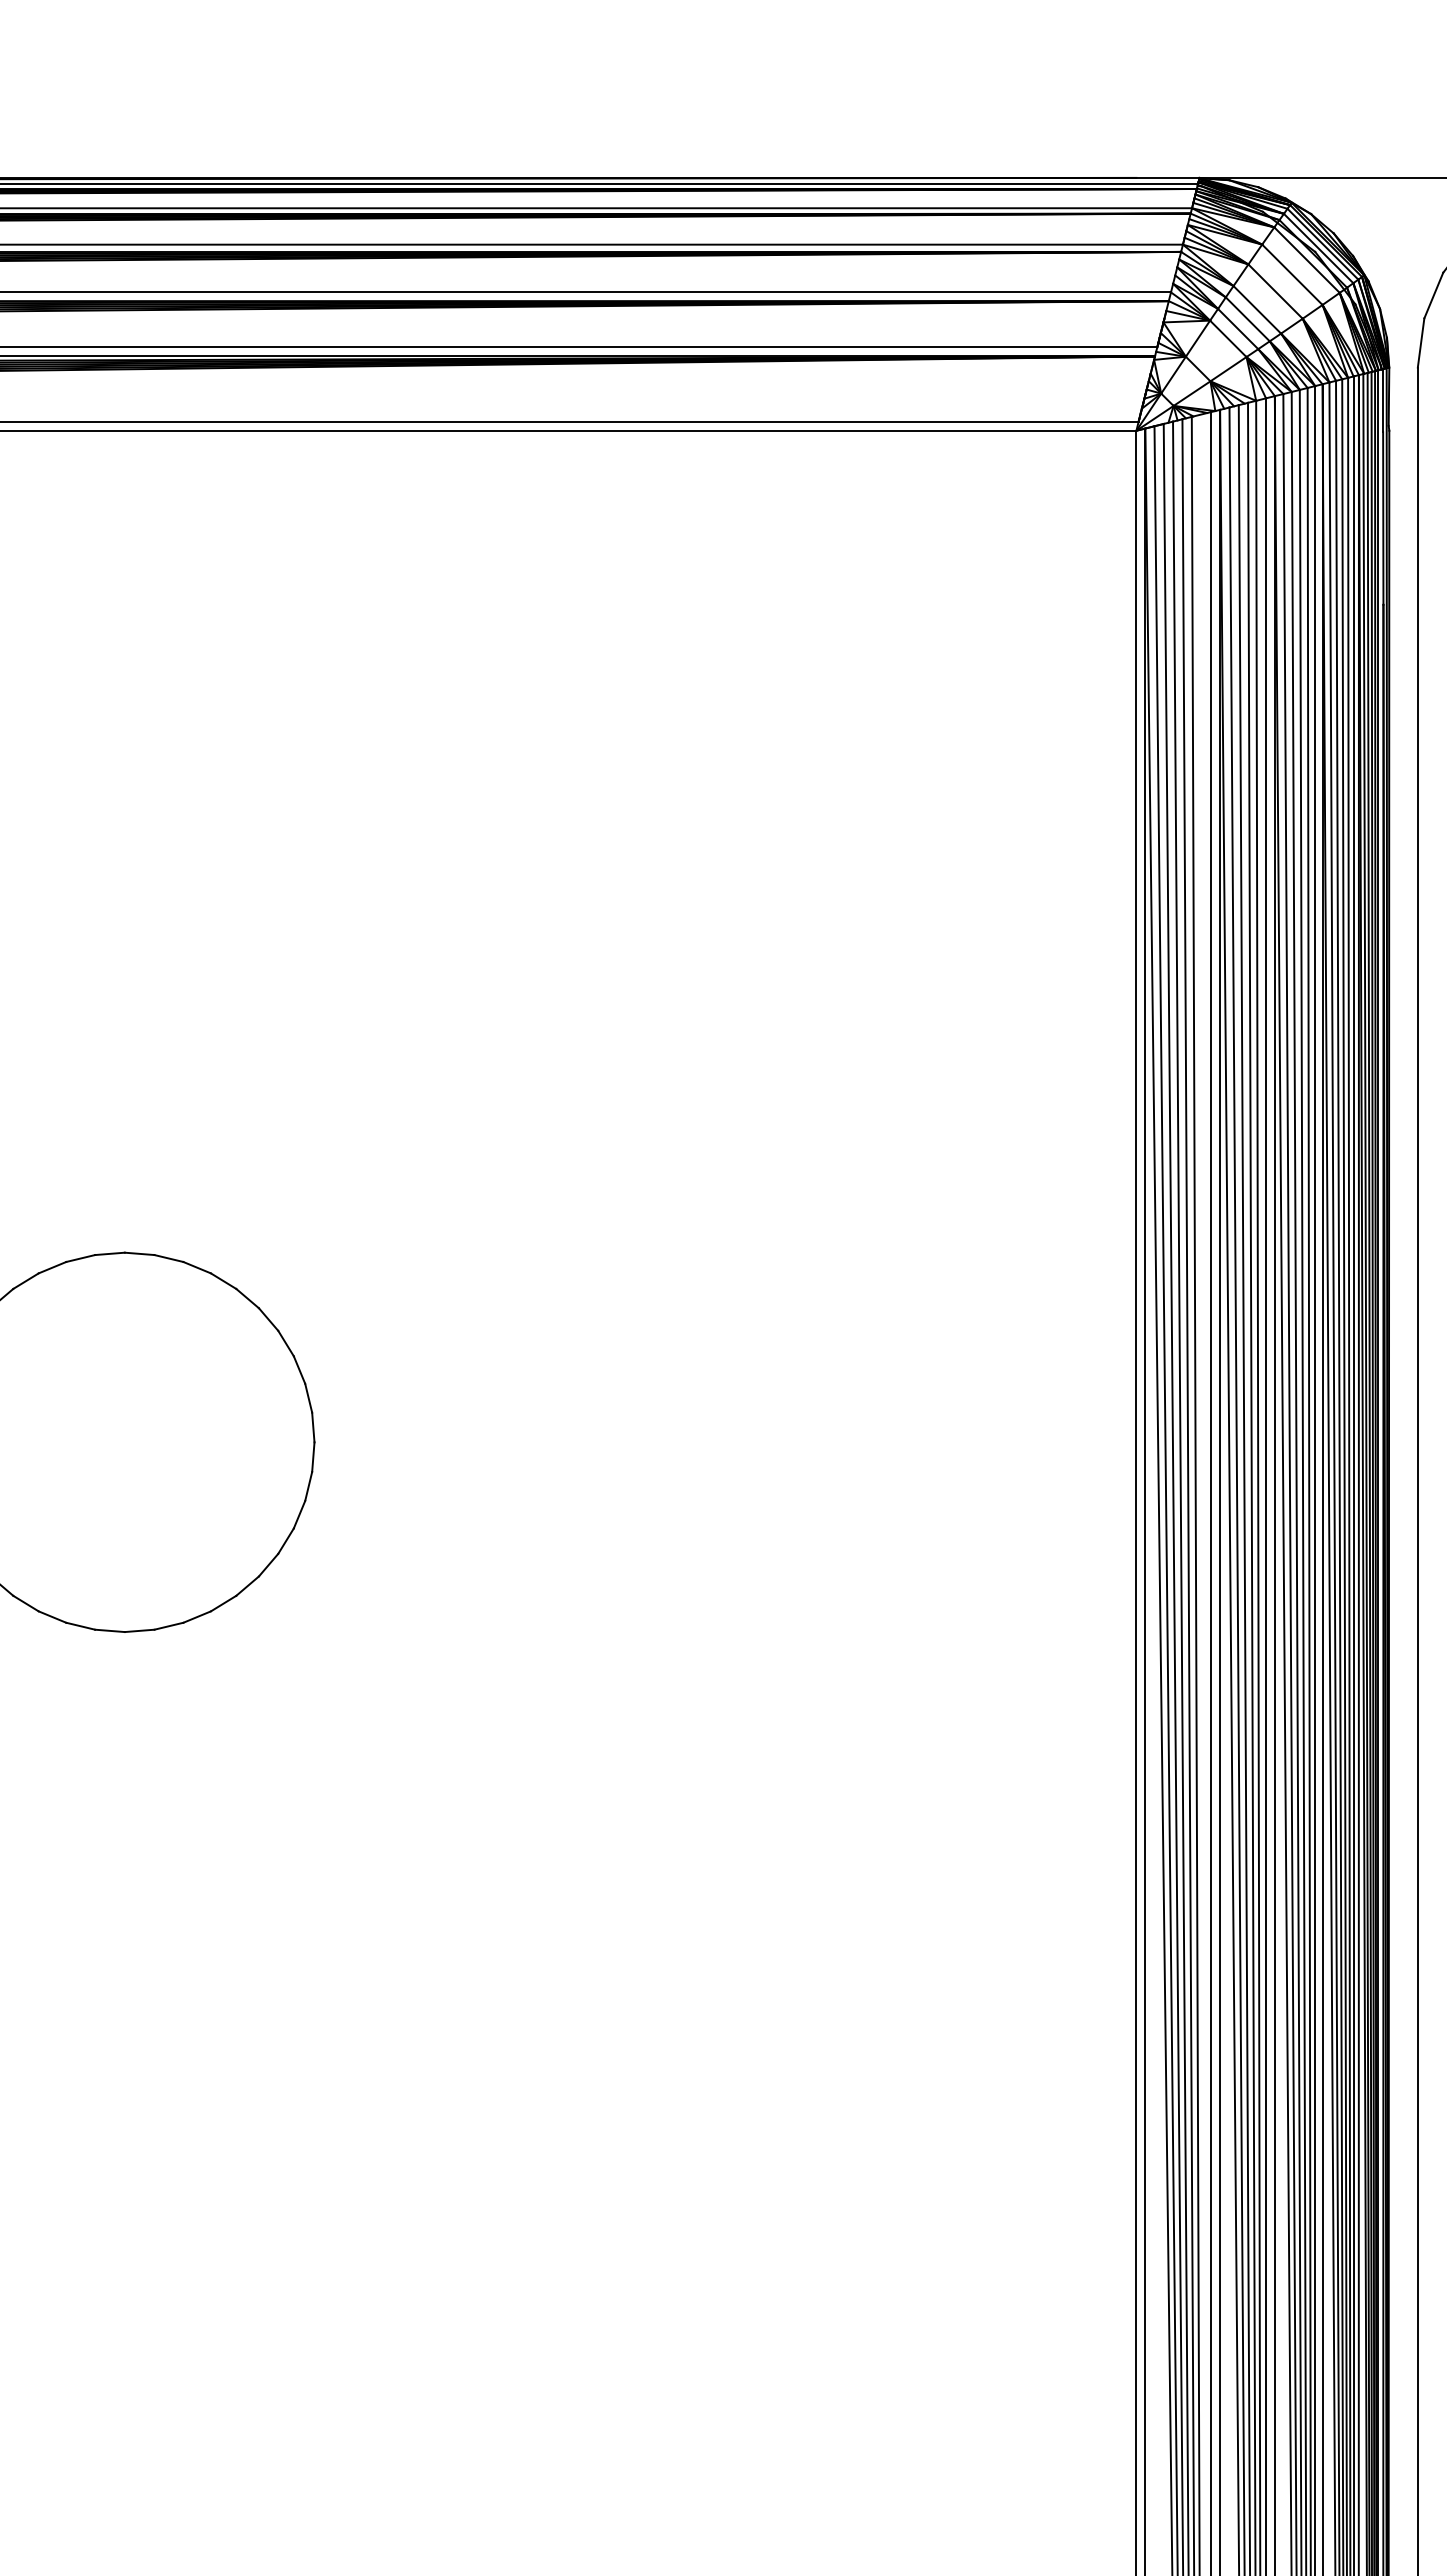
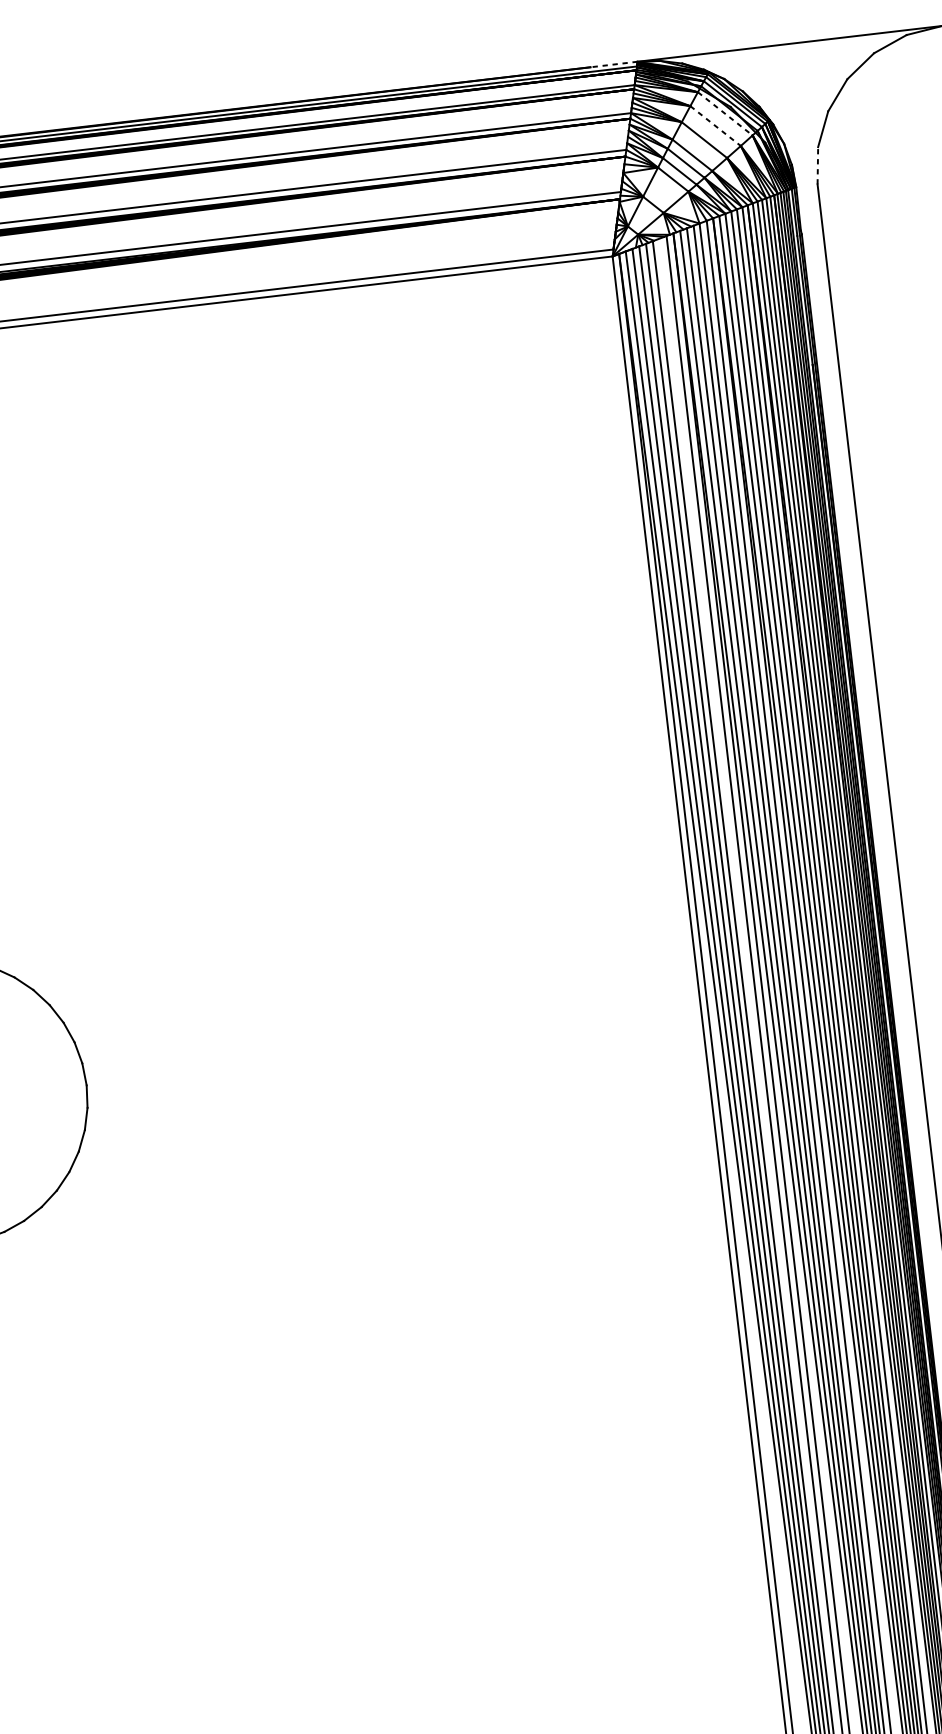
line: (1168, 177) -> (614, 64), solid -> dashed
line: (1307, 260) -> (725, 114), solid -> dashed
line: (1292, 274) -> (715, 125), solid -> dashed
line: (1421, 343) -> (818, 166), solid -> dashed

